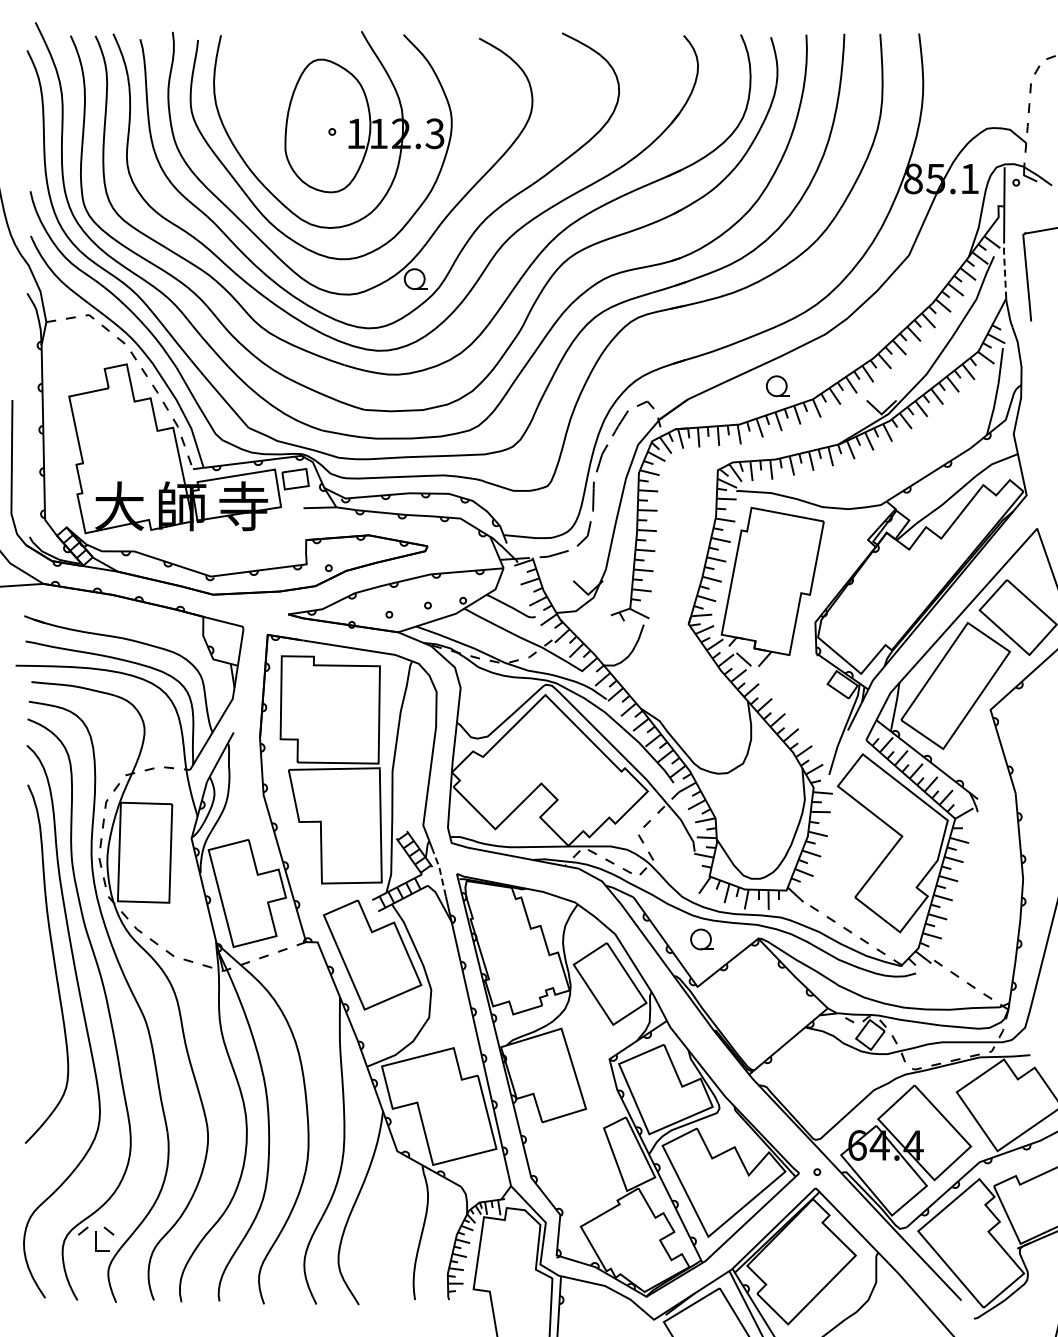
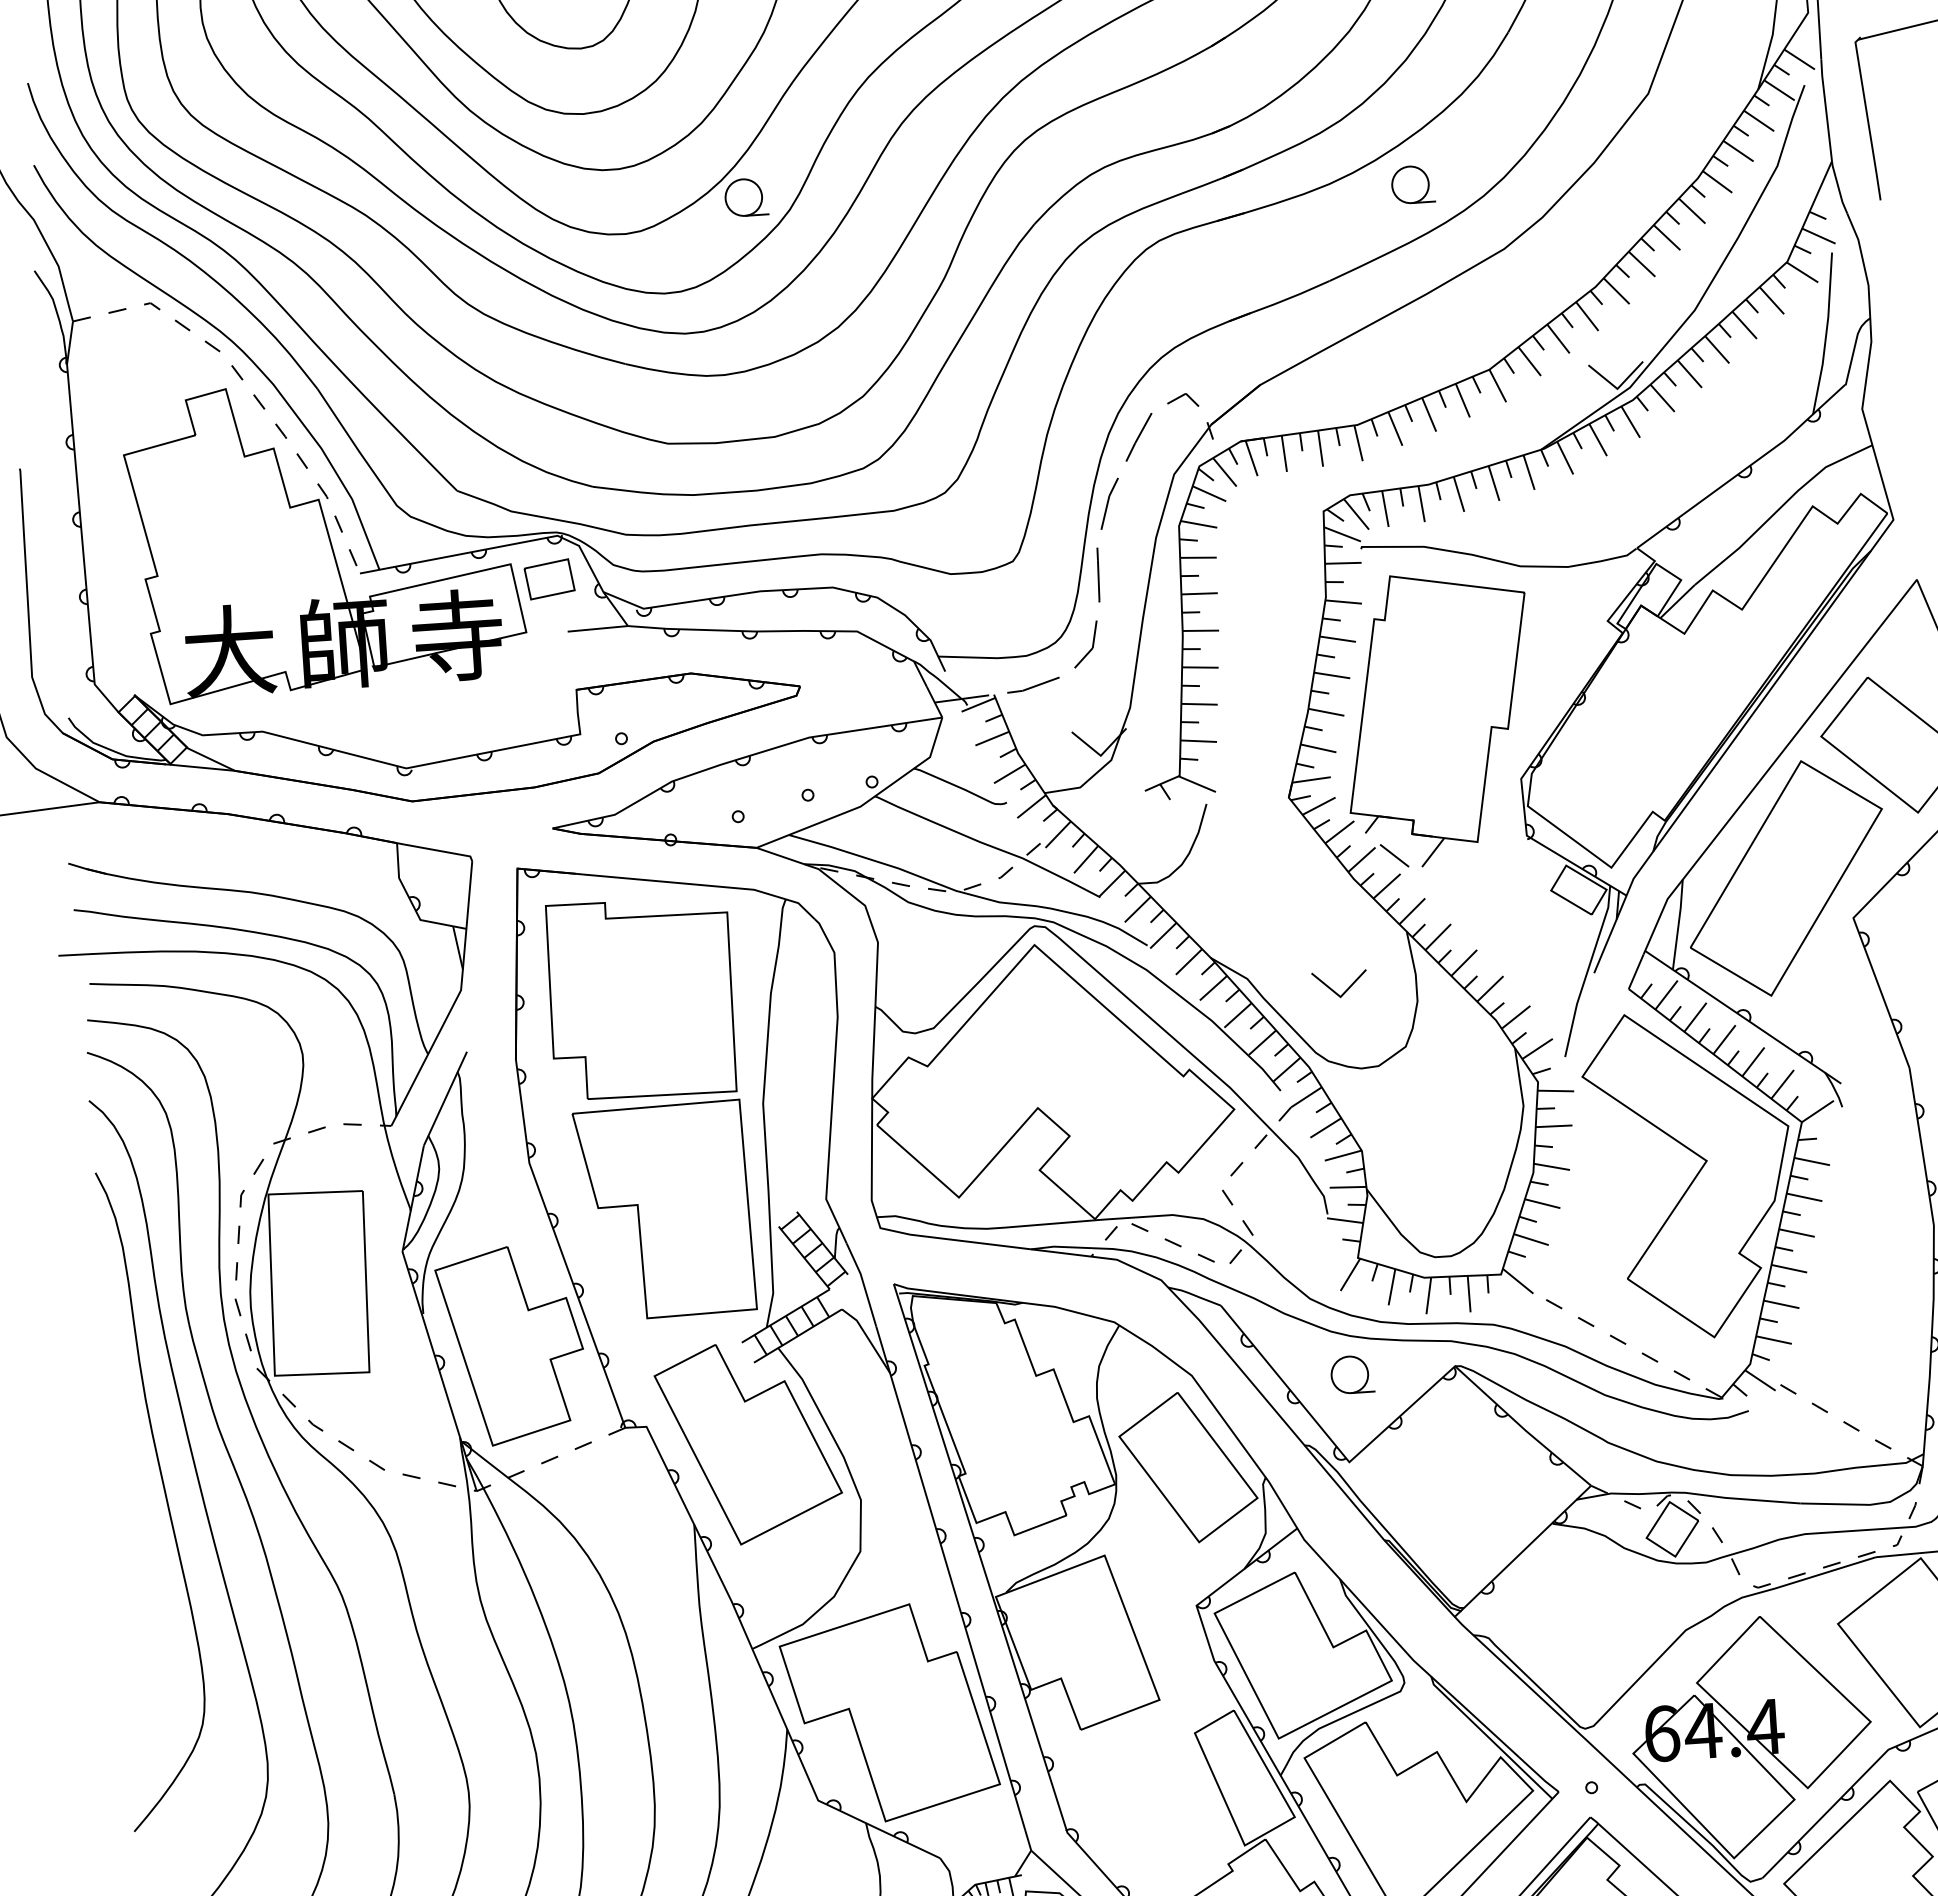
line: (1004, 269) -> (1825, 107), dashed -> solid
part: (777, 386) -> (1411, 185), moved
part: (709, 727) -> (1339, 984), added
line: (440, 871) -> (863, 1281), dashed -> solid

